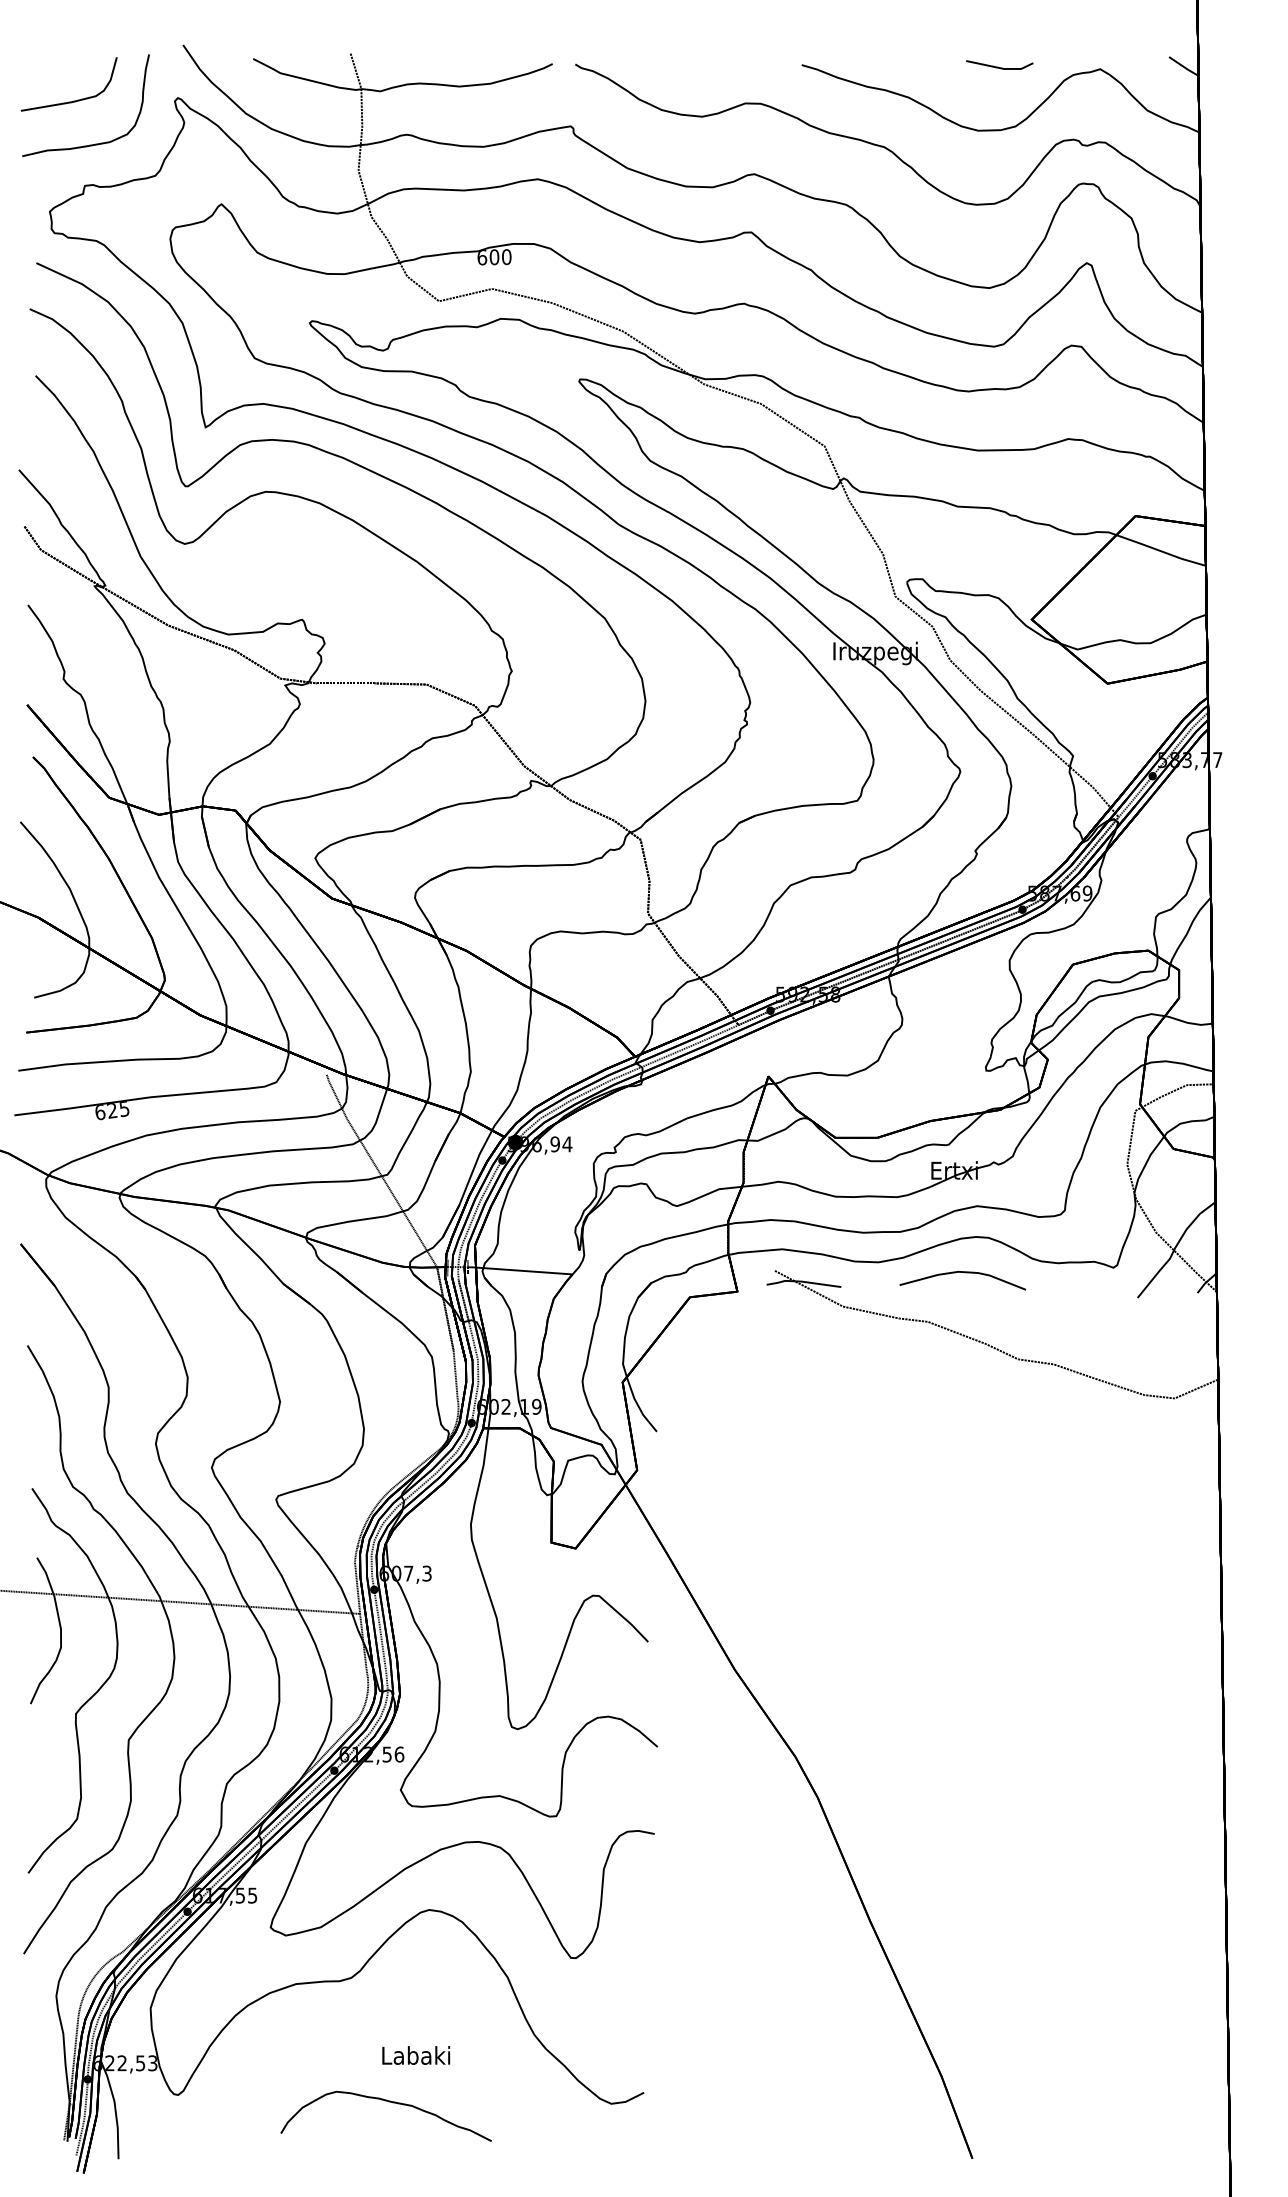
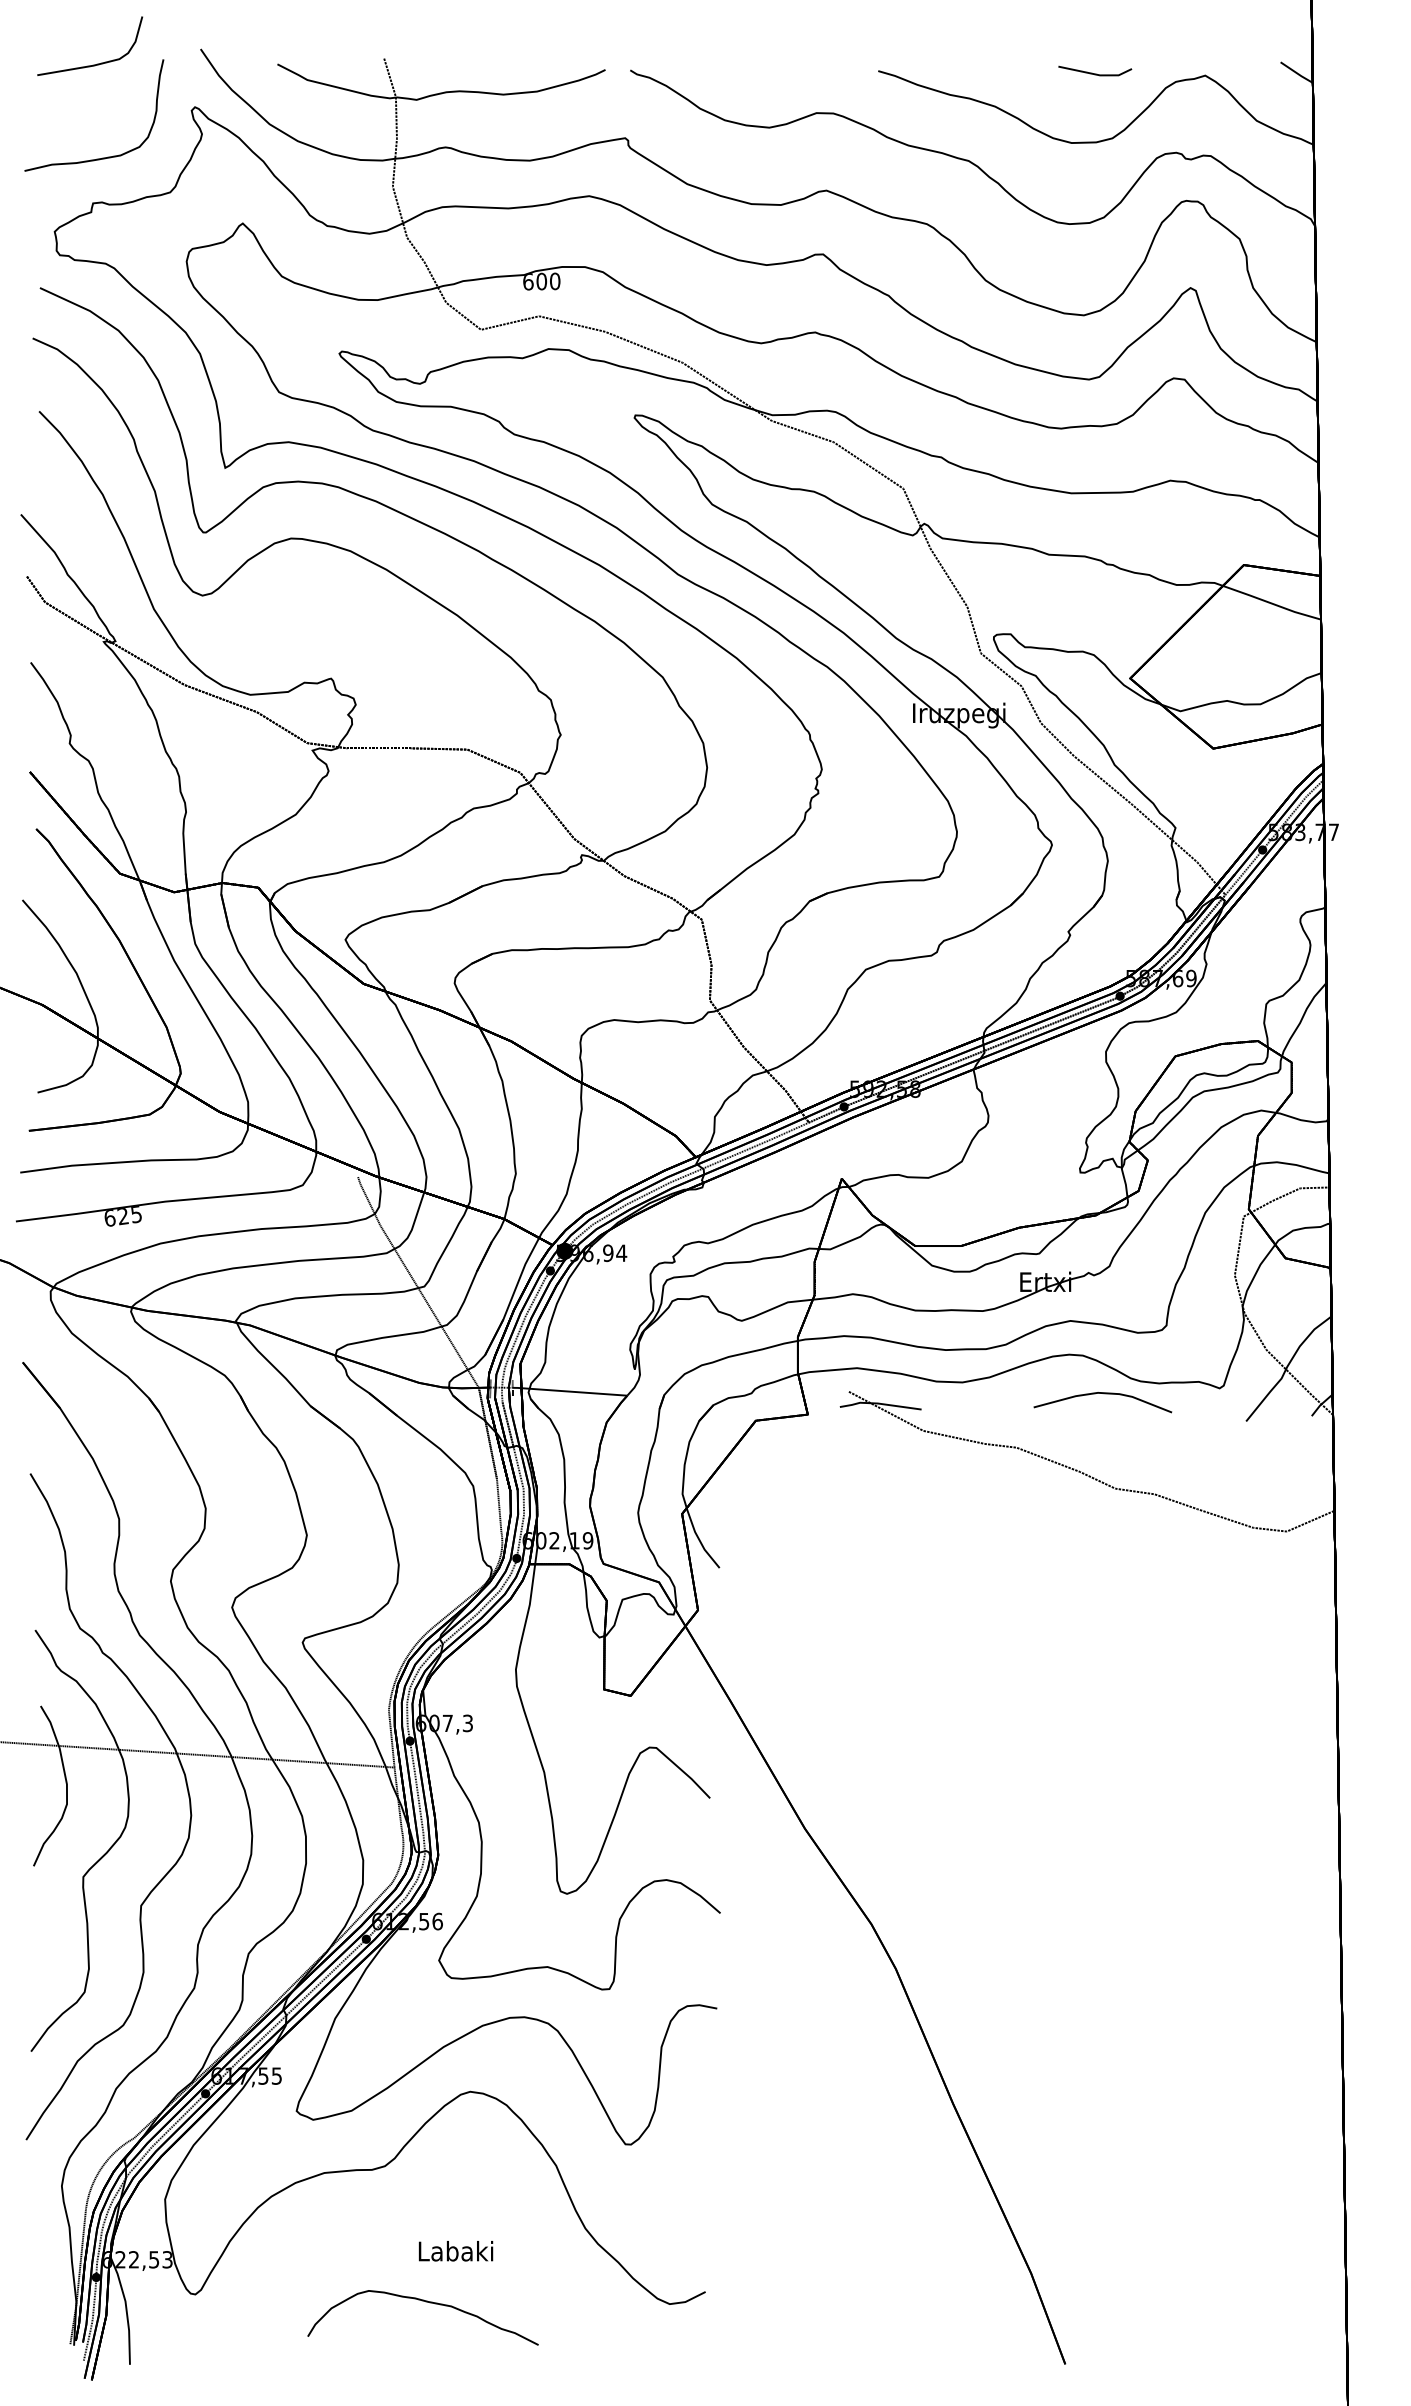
curve: (73, 100) -> (94, 63), moved
curve: (964, 1273) -> (1104, 1394), moved

